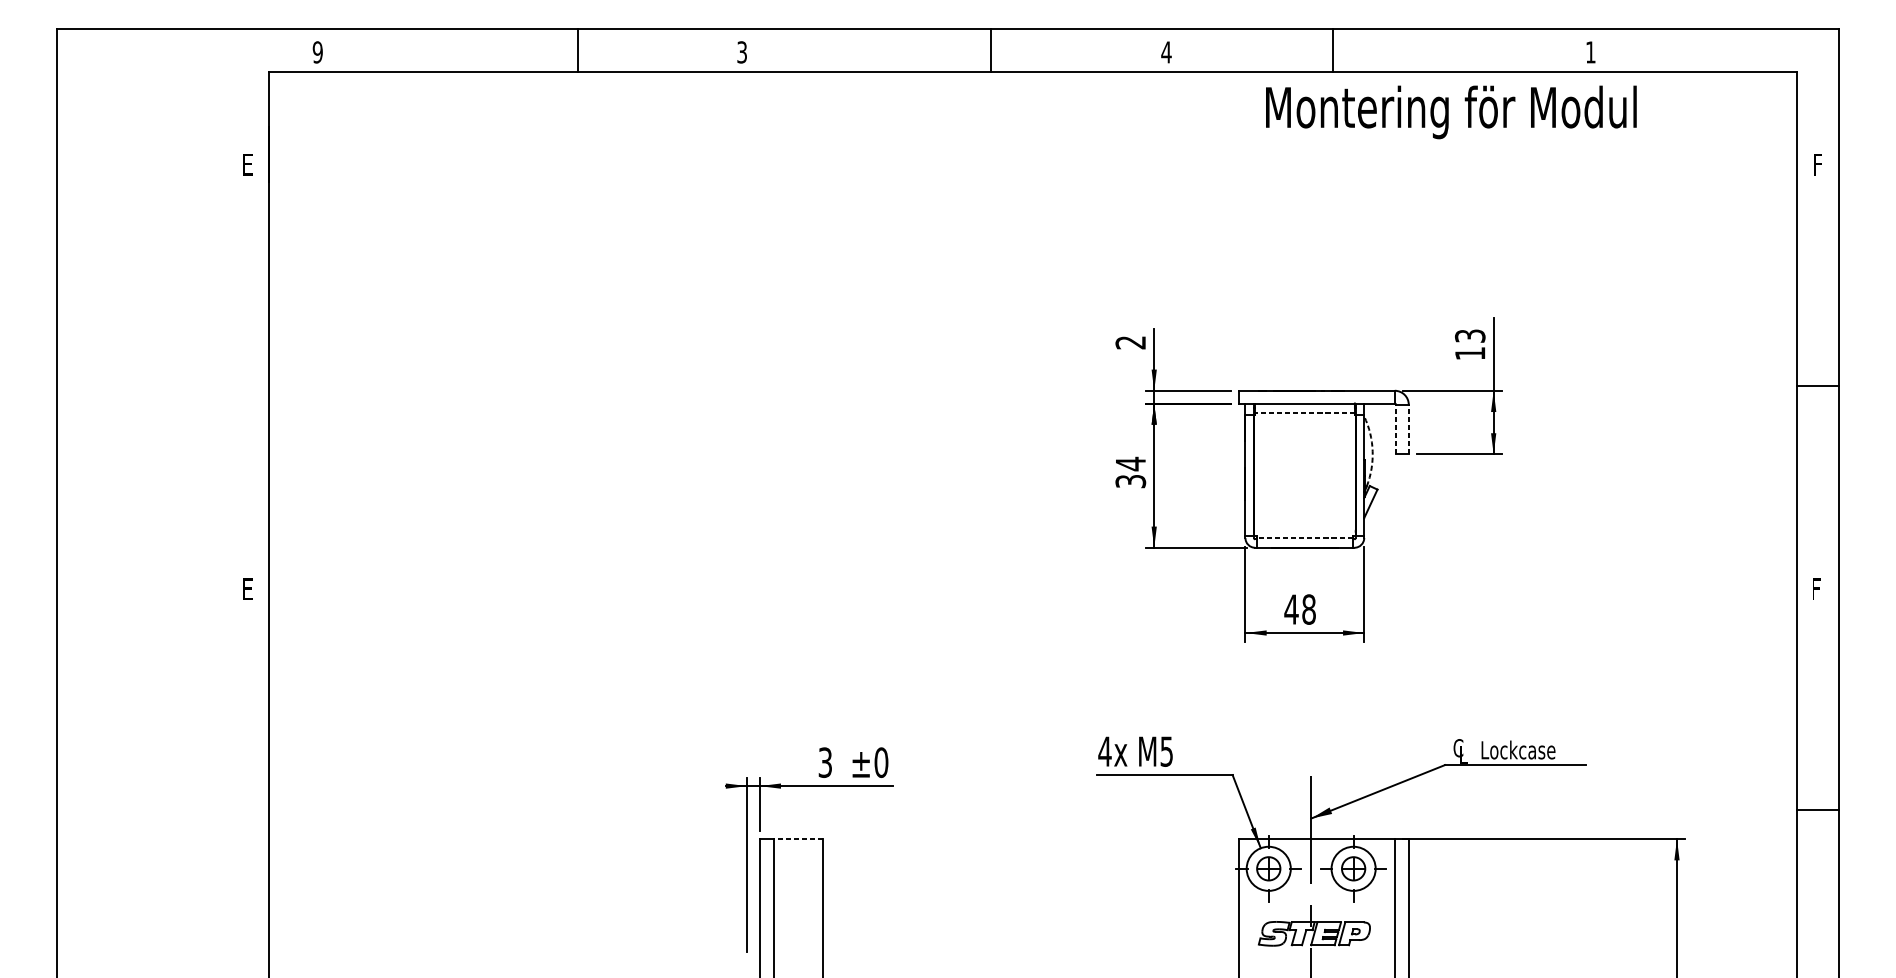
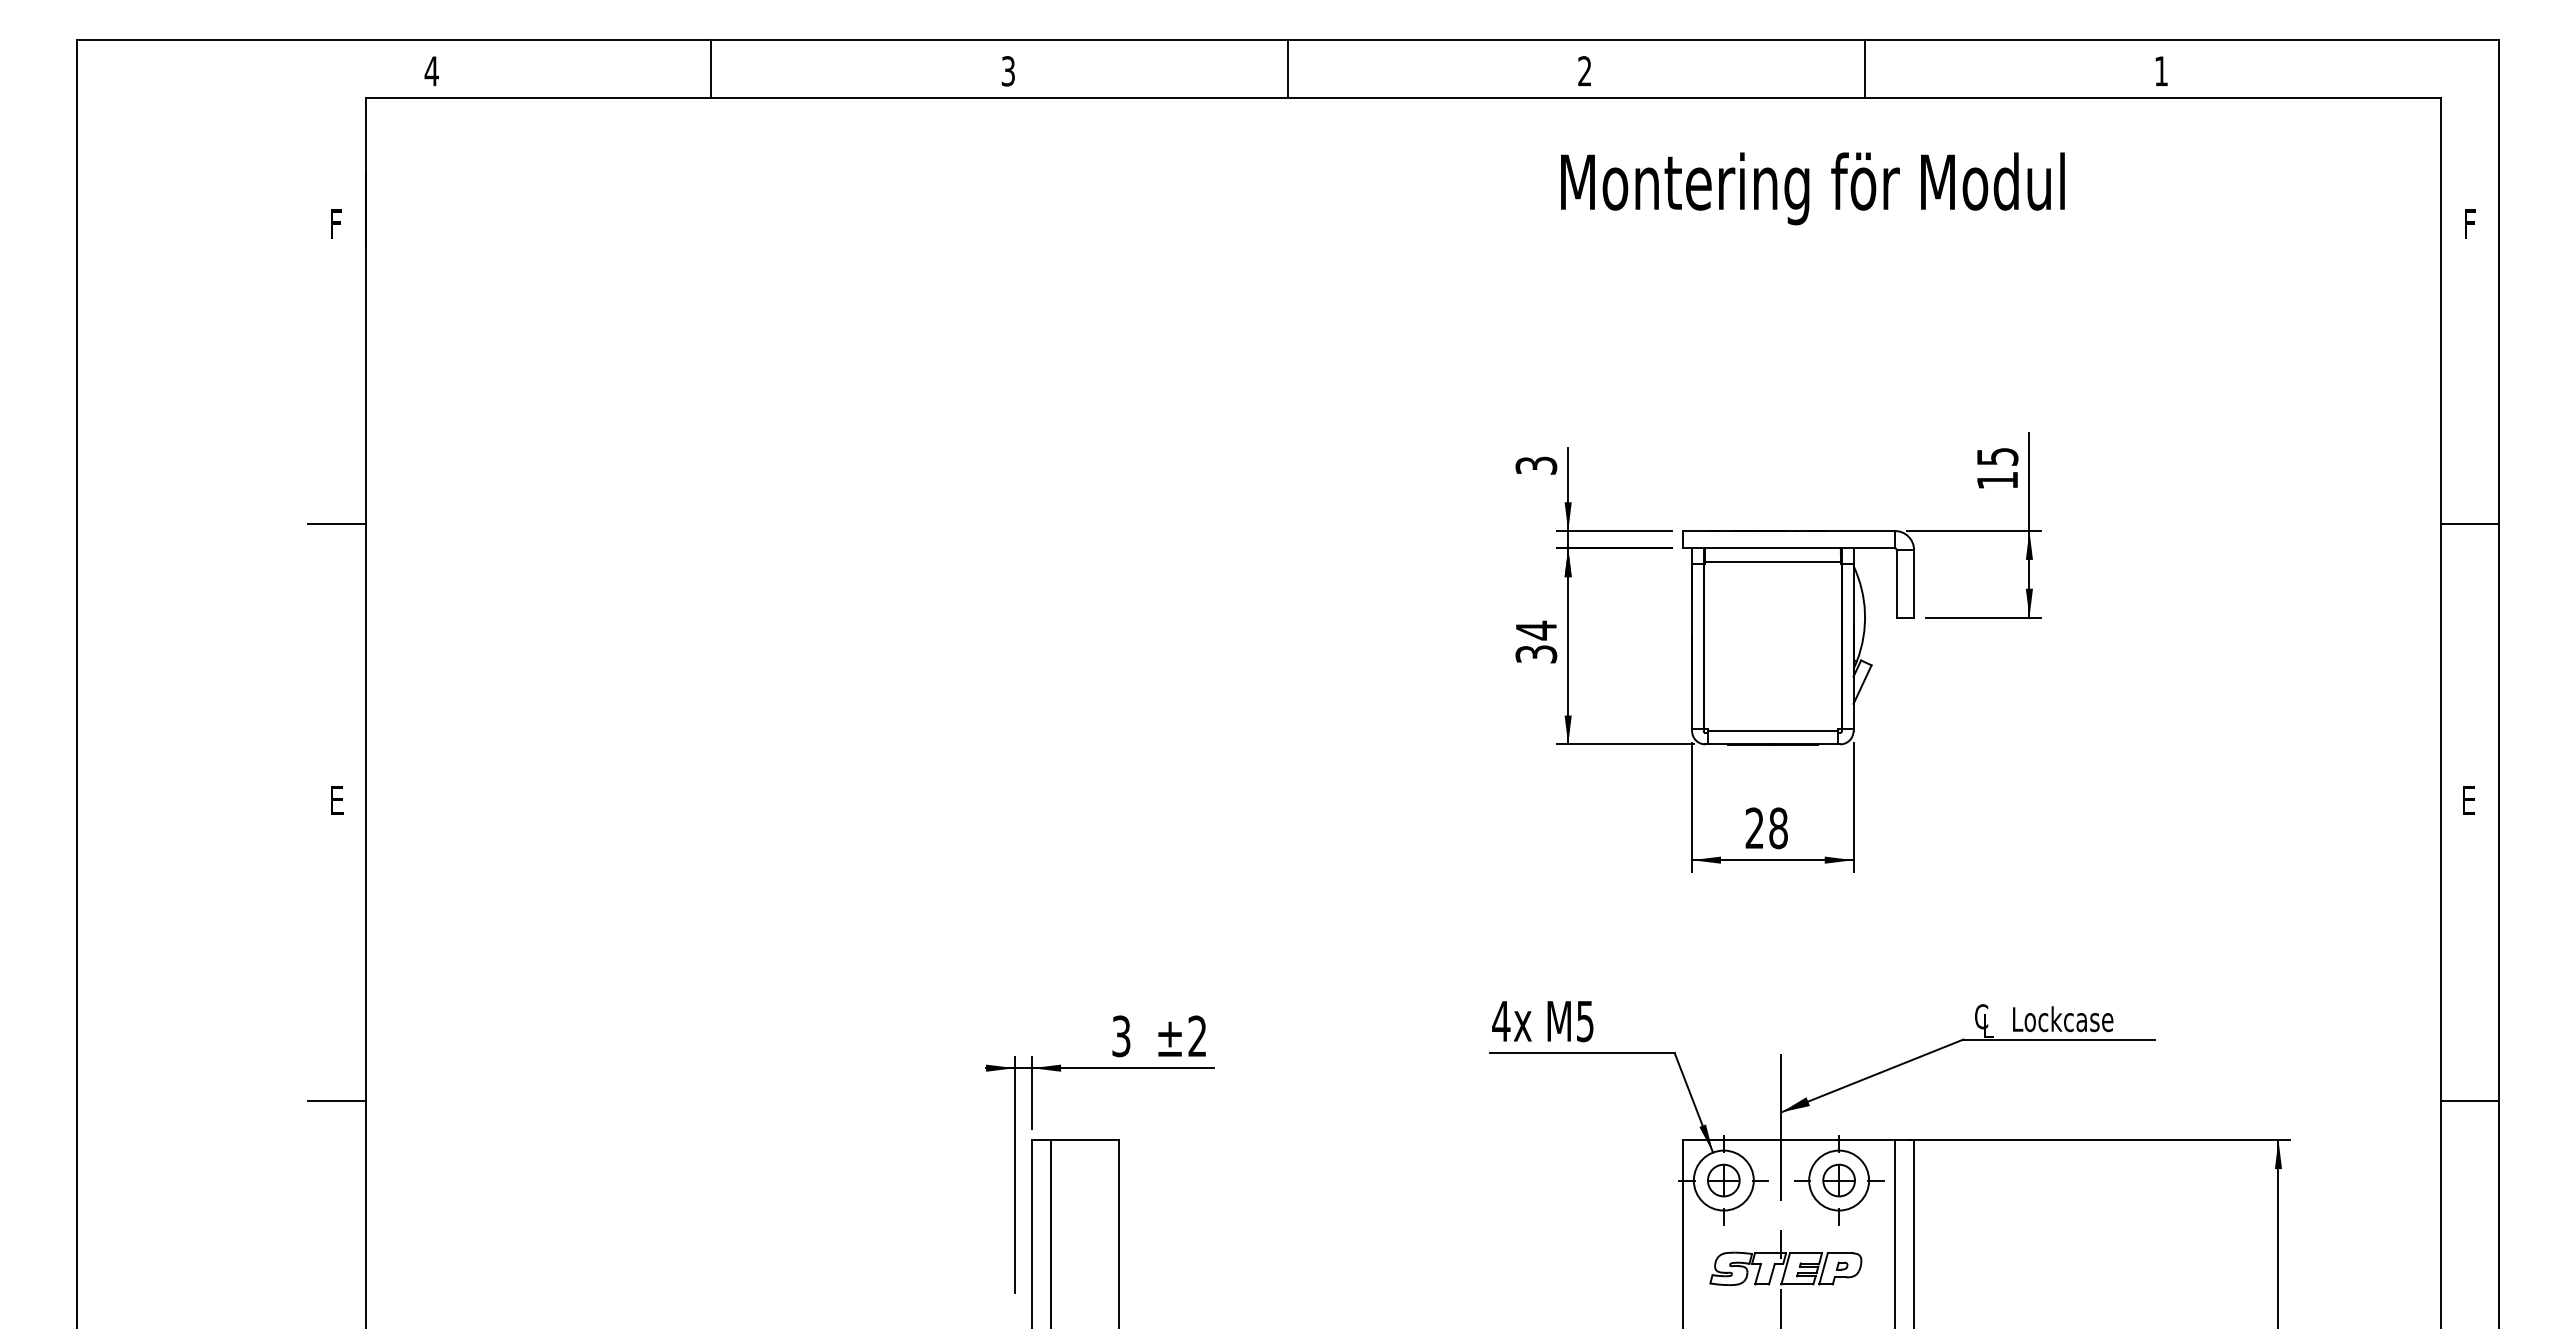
line: (578, 50) -> (711, 68), moved
line: (991, 50) -> (1288, 68), moved
line: (1333, 50) -> (1864, 68), moved
text: (317, 52) -> (431, 71), 9 -> 4
text: (1166, 52) -> (1584, 71), 4 -> 2
text: (1451, 112) -> (1812, 188), moved
text: (249, 164) -> (338, 223), E -> F
text: (1469, 335) -> (1996, 456), 13 -> 15
text: (1130, 342) -> (1536, 465), 2 -> 3
line: (247, 385) -> (336, 524), added
line: (1304, 413) -> (1772, 561), dashed -> solid
line: (1395, 429) -> (1896, 583), dashed -> solid
line: (1409, 429) -> (1914, 583), dashed -> solid
arc: (1372, 451) -> (1864, 613), dashed -> solid
line: (1304, 538) -> (1772, 731), dashed -> solid
text: (1817, 589) -> (2469, 800), F -> E
text: (1291, 608) -> (1754, 827), 48 -> 28
text: (881, 762) -> (1197, 1036), ±0 -> ±2
line: (247, 809) -> (336, 1100), added
line: (798, 839) -> (1084, 1140), dashed -> solid

